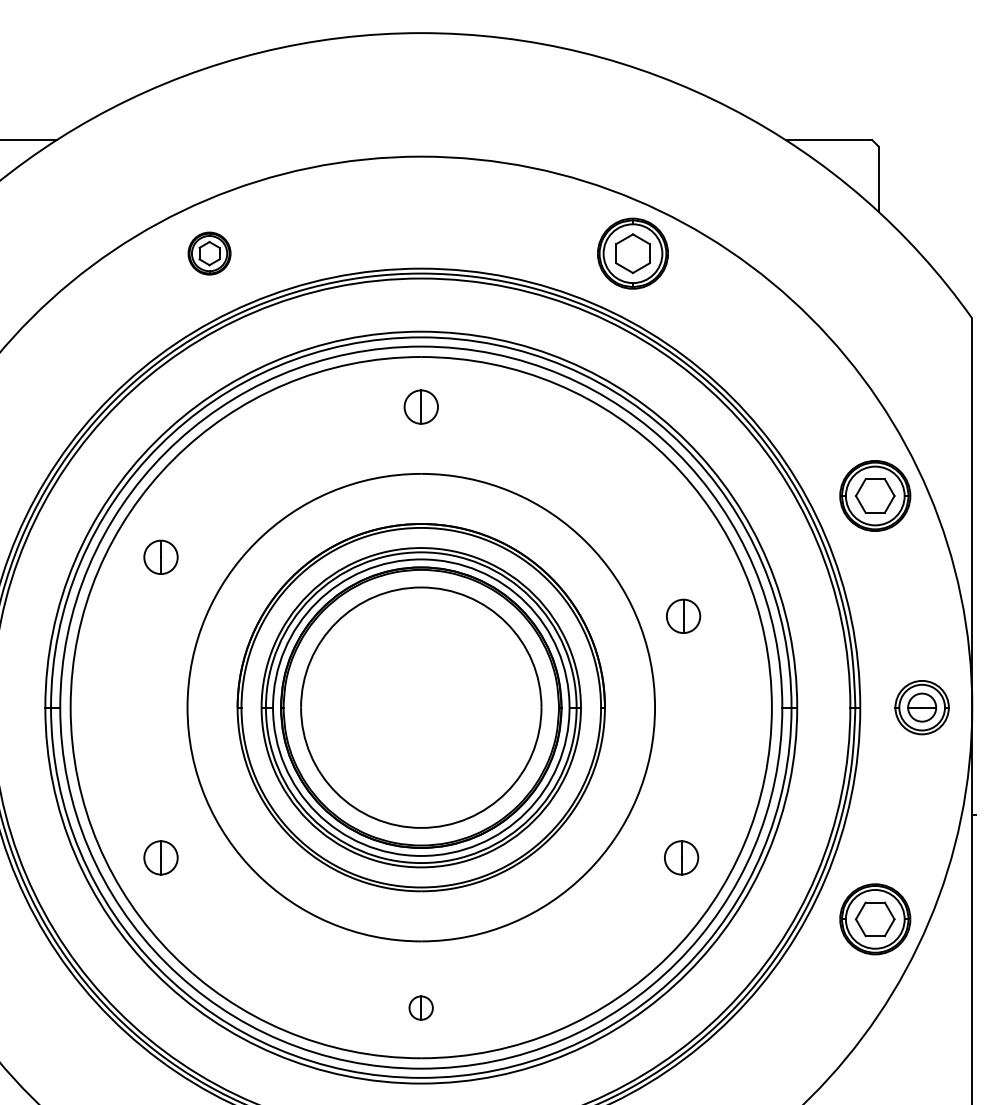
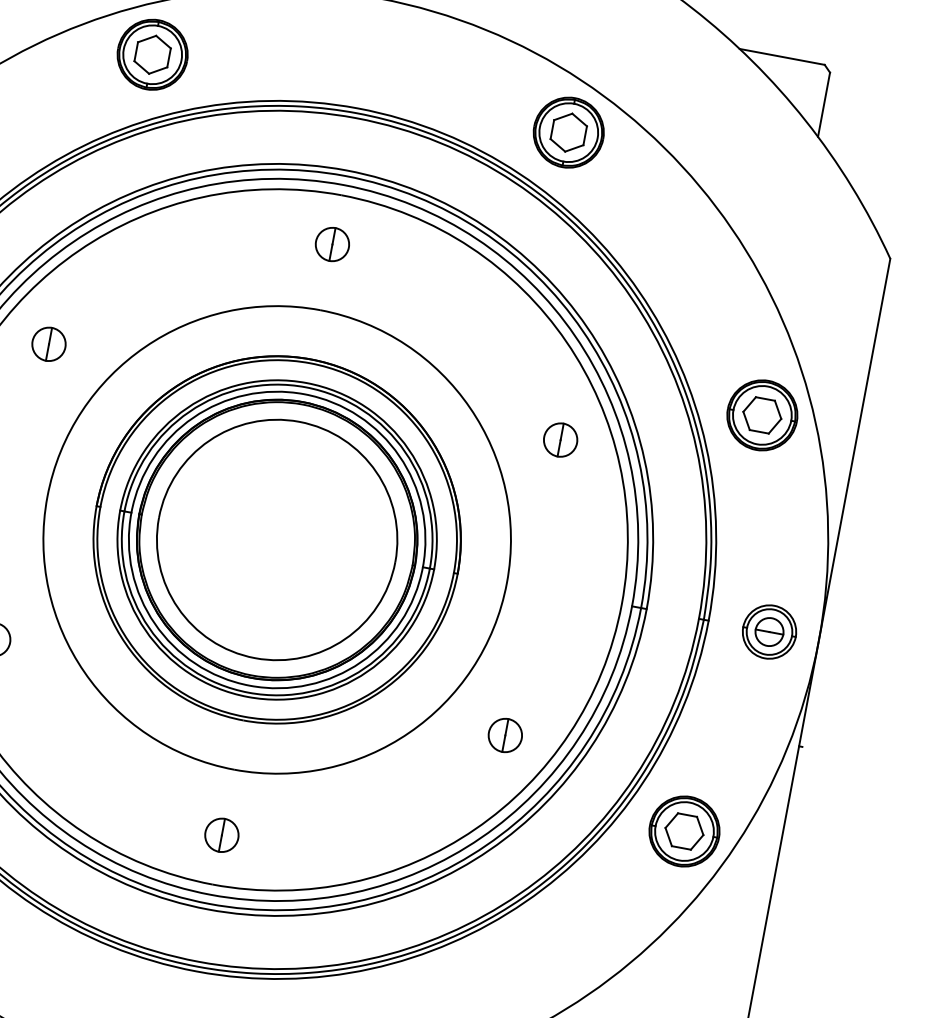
part: (209, 253) -> (152, 54), size x1.67
part: (683, 615) -> (560, 439), moved
part: (420, 1007) -> (221, 834), size x1.43

